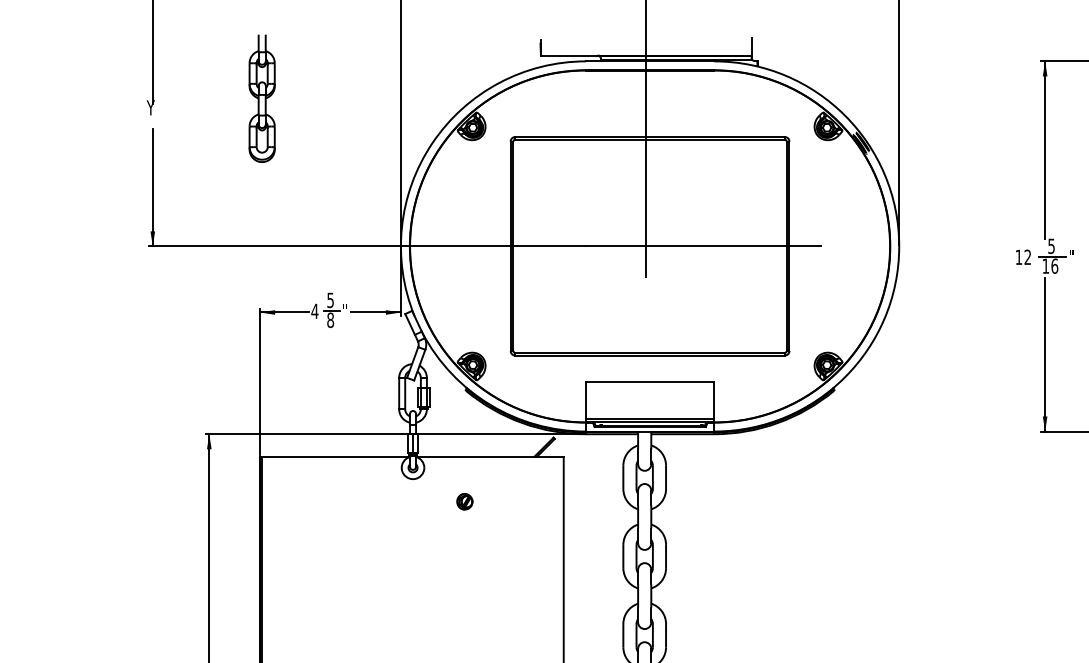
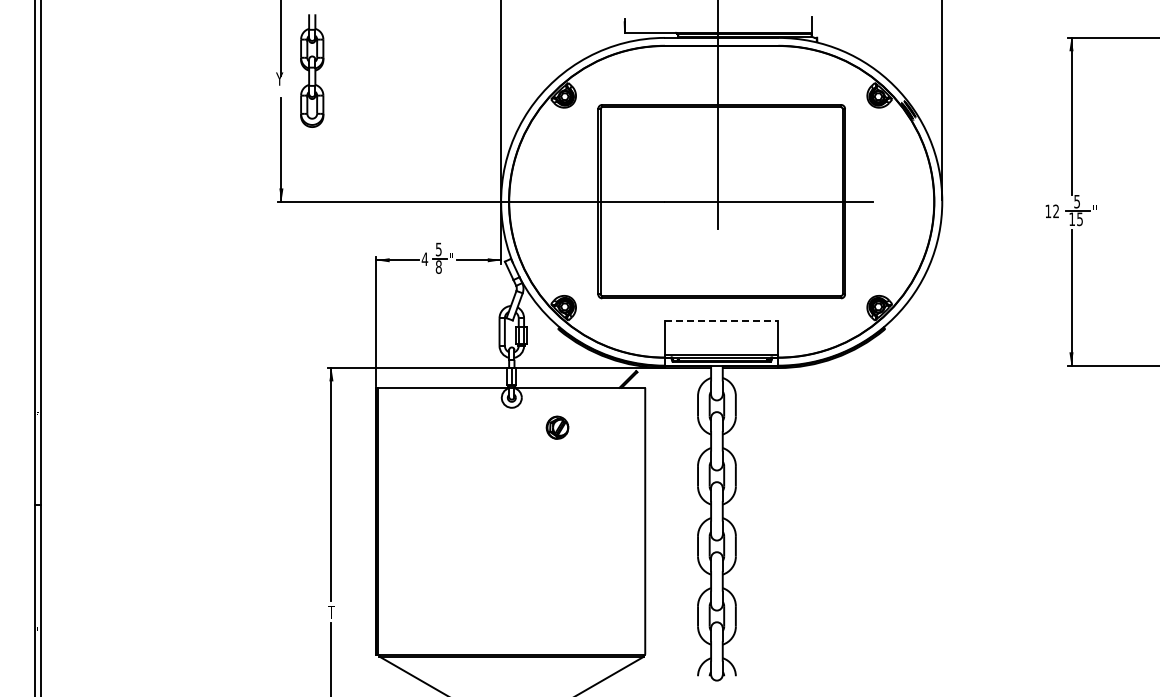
part: (262, 98) -> (312, 70), moved
text: (1055, 266) -> (1080, 219), 16 -> 15
line: (649, 381) -> (721, 321), solid -> dashed
part: (464, 501) -> (557, 427), size x1.6

